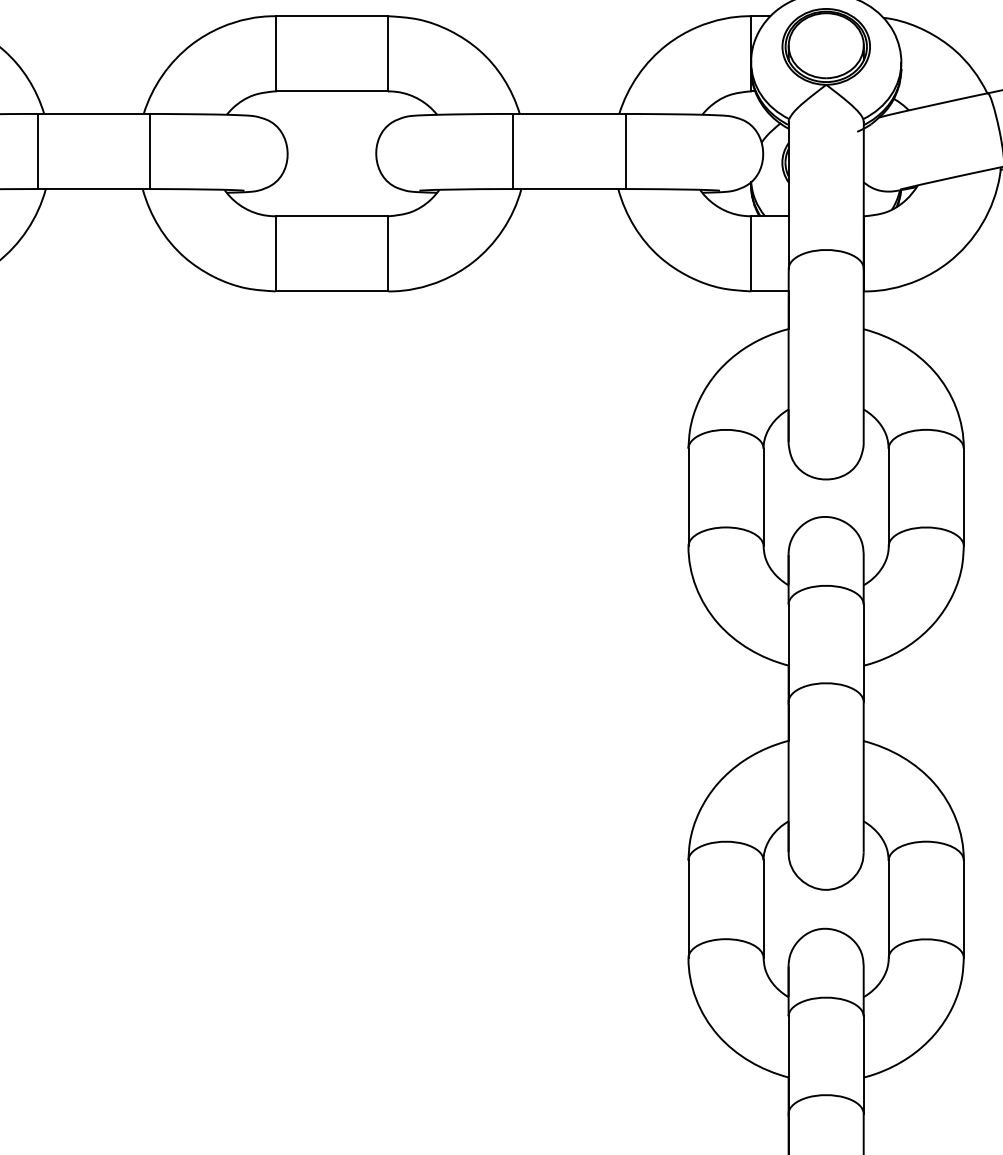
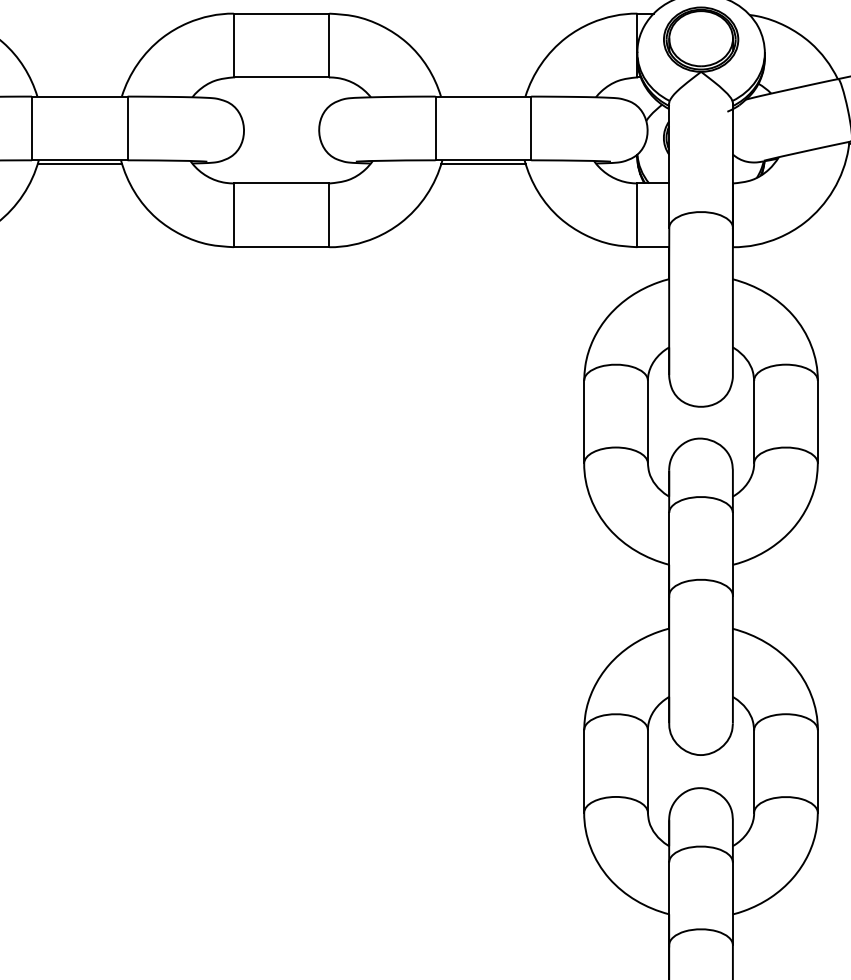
line: (93, 193) -> (79, 164), added
line: (569, 193) -> (483, 164), added

